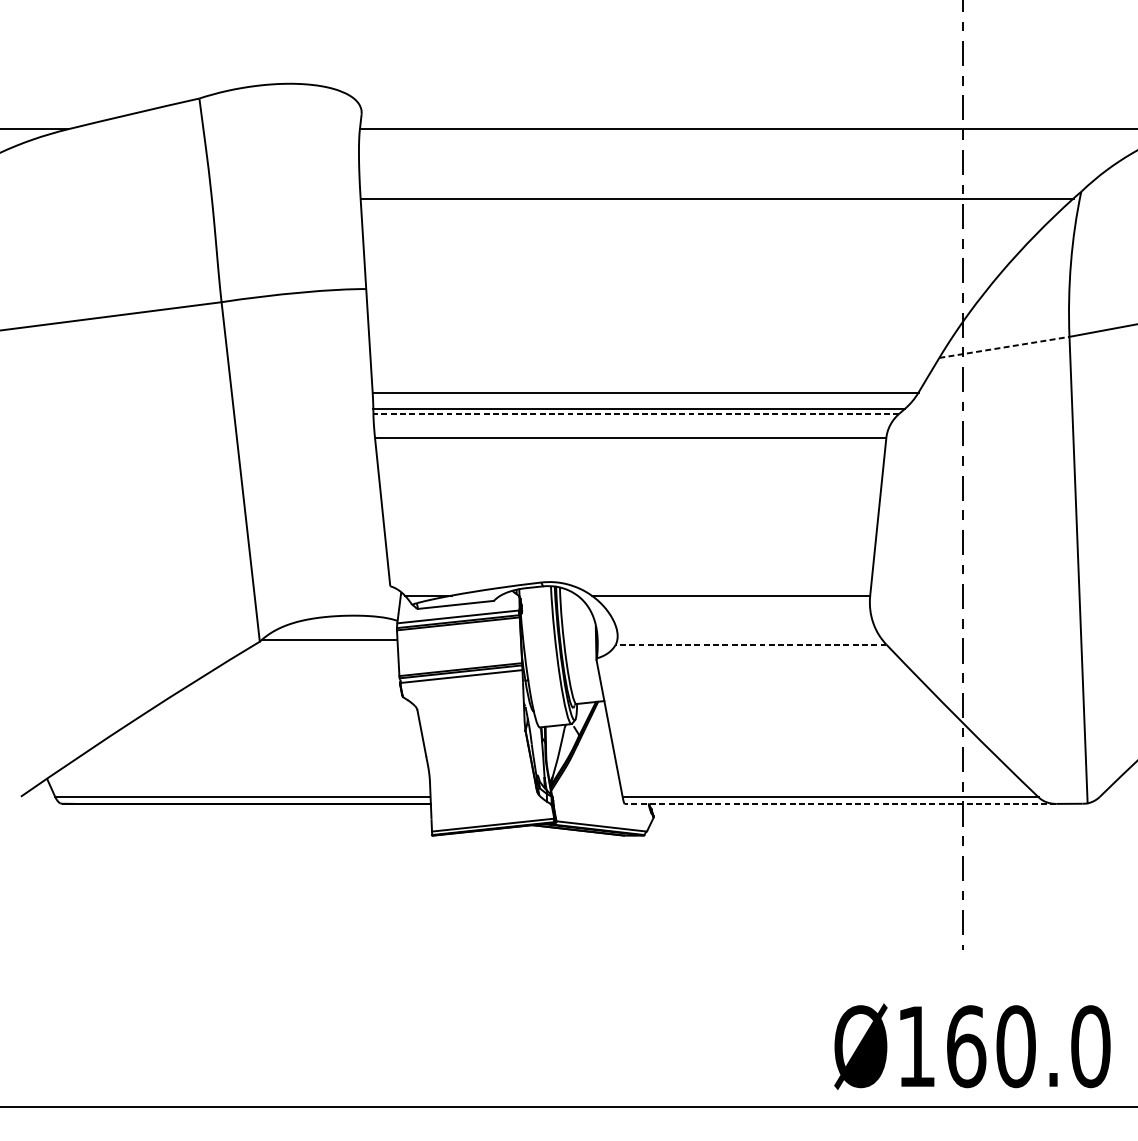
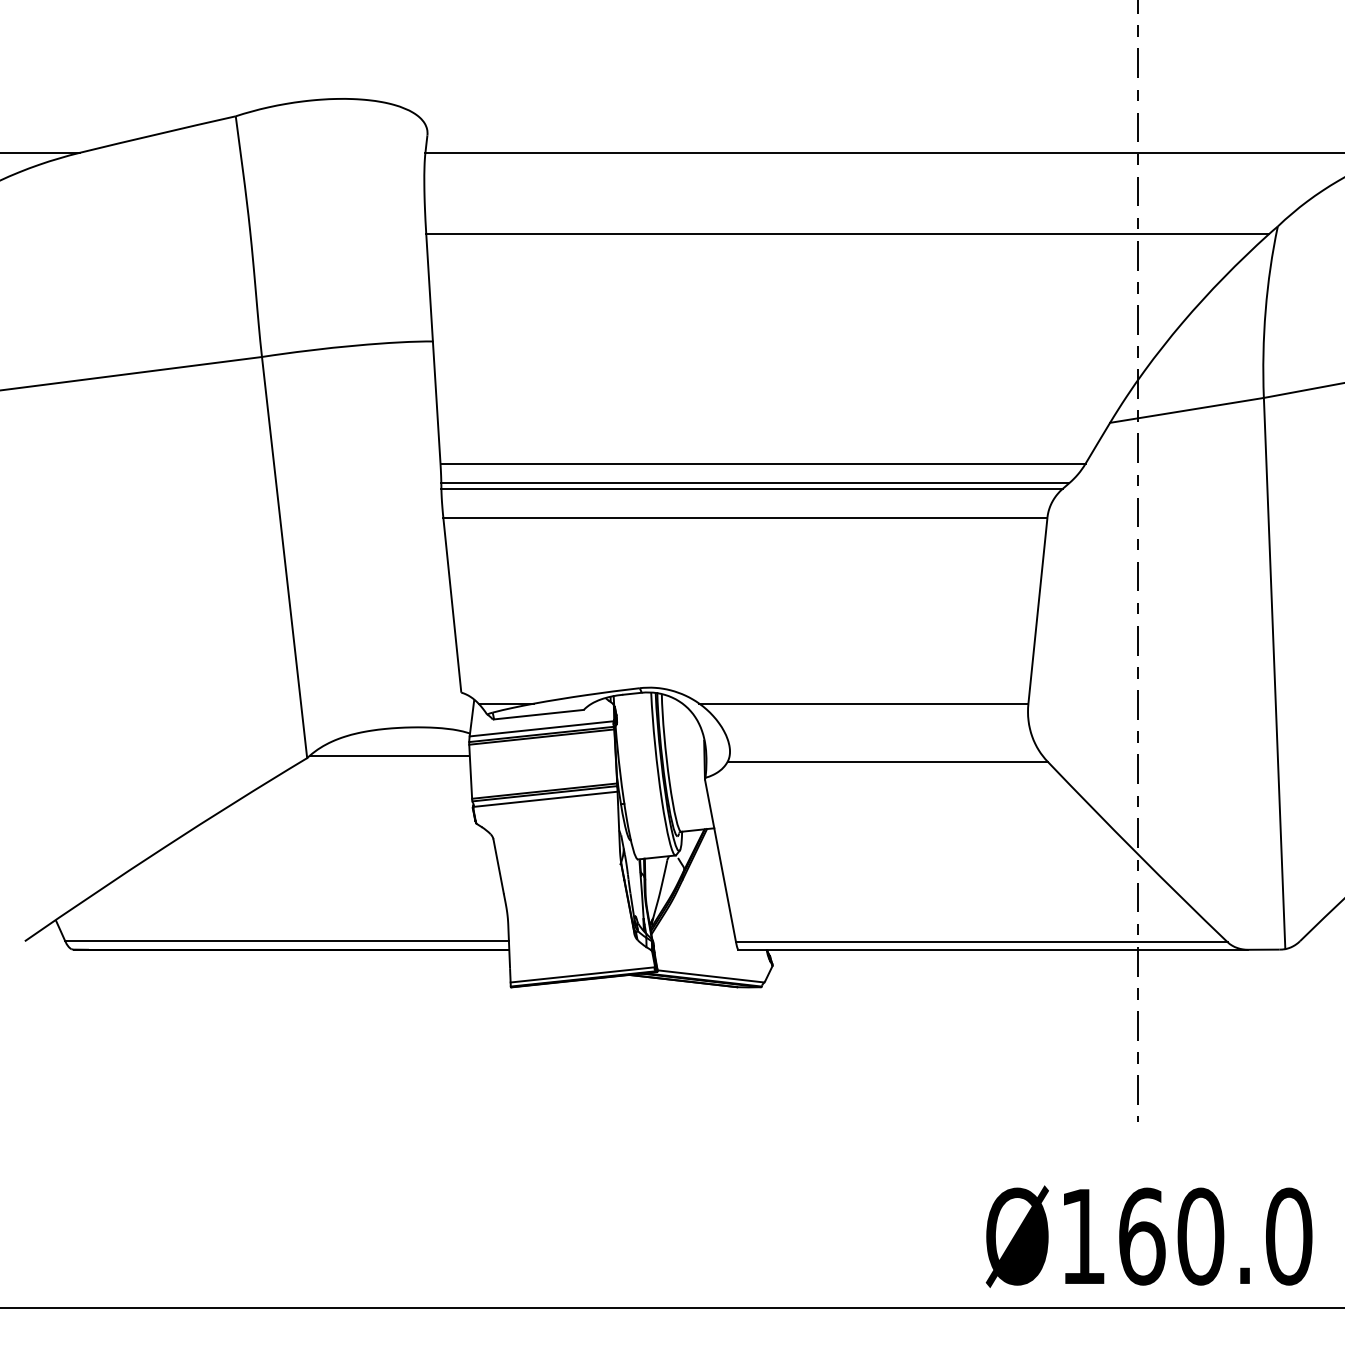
line: (1003, 347) -> (1186, 410), dashed -> solid
line: (636, 413) -> (752, 488), dashed -> solid
line: (750, 644) -> (887, 761), dashed -> solid
line: (840, 803) -> (993, 949), dashed -> solid

